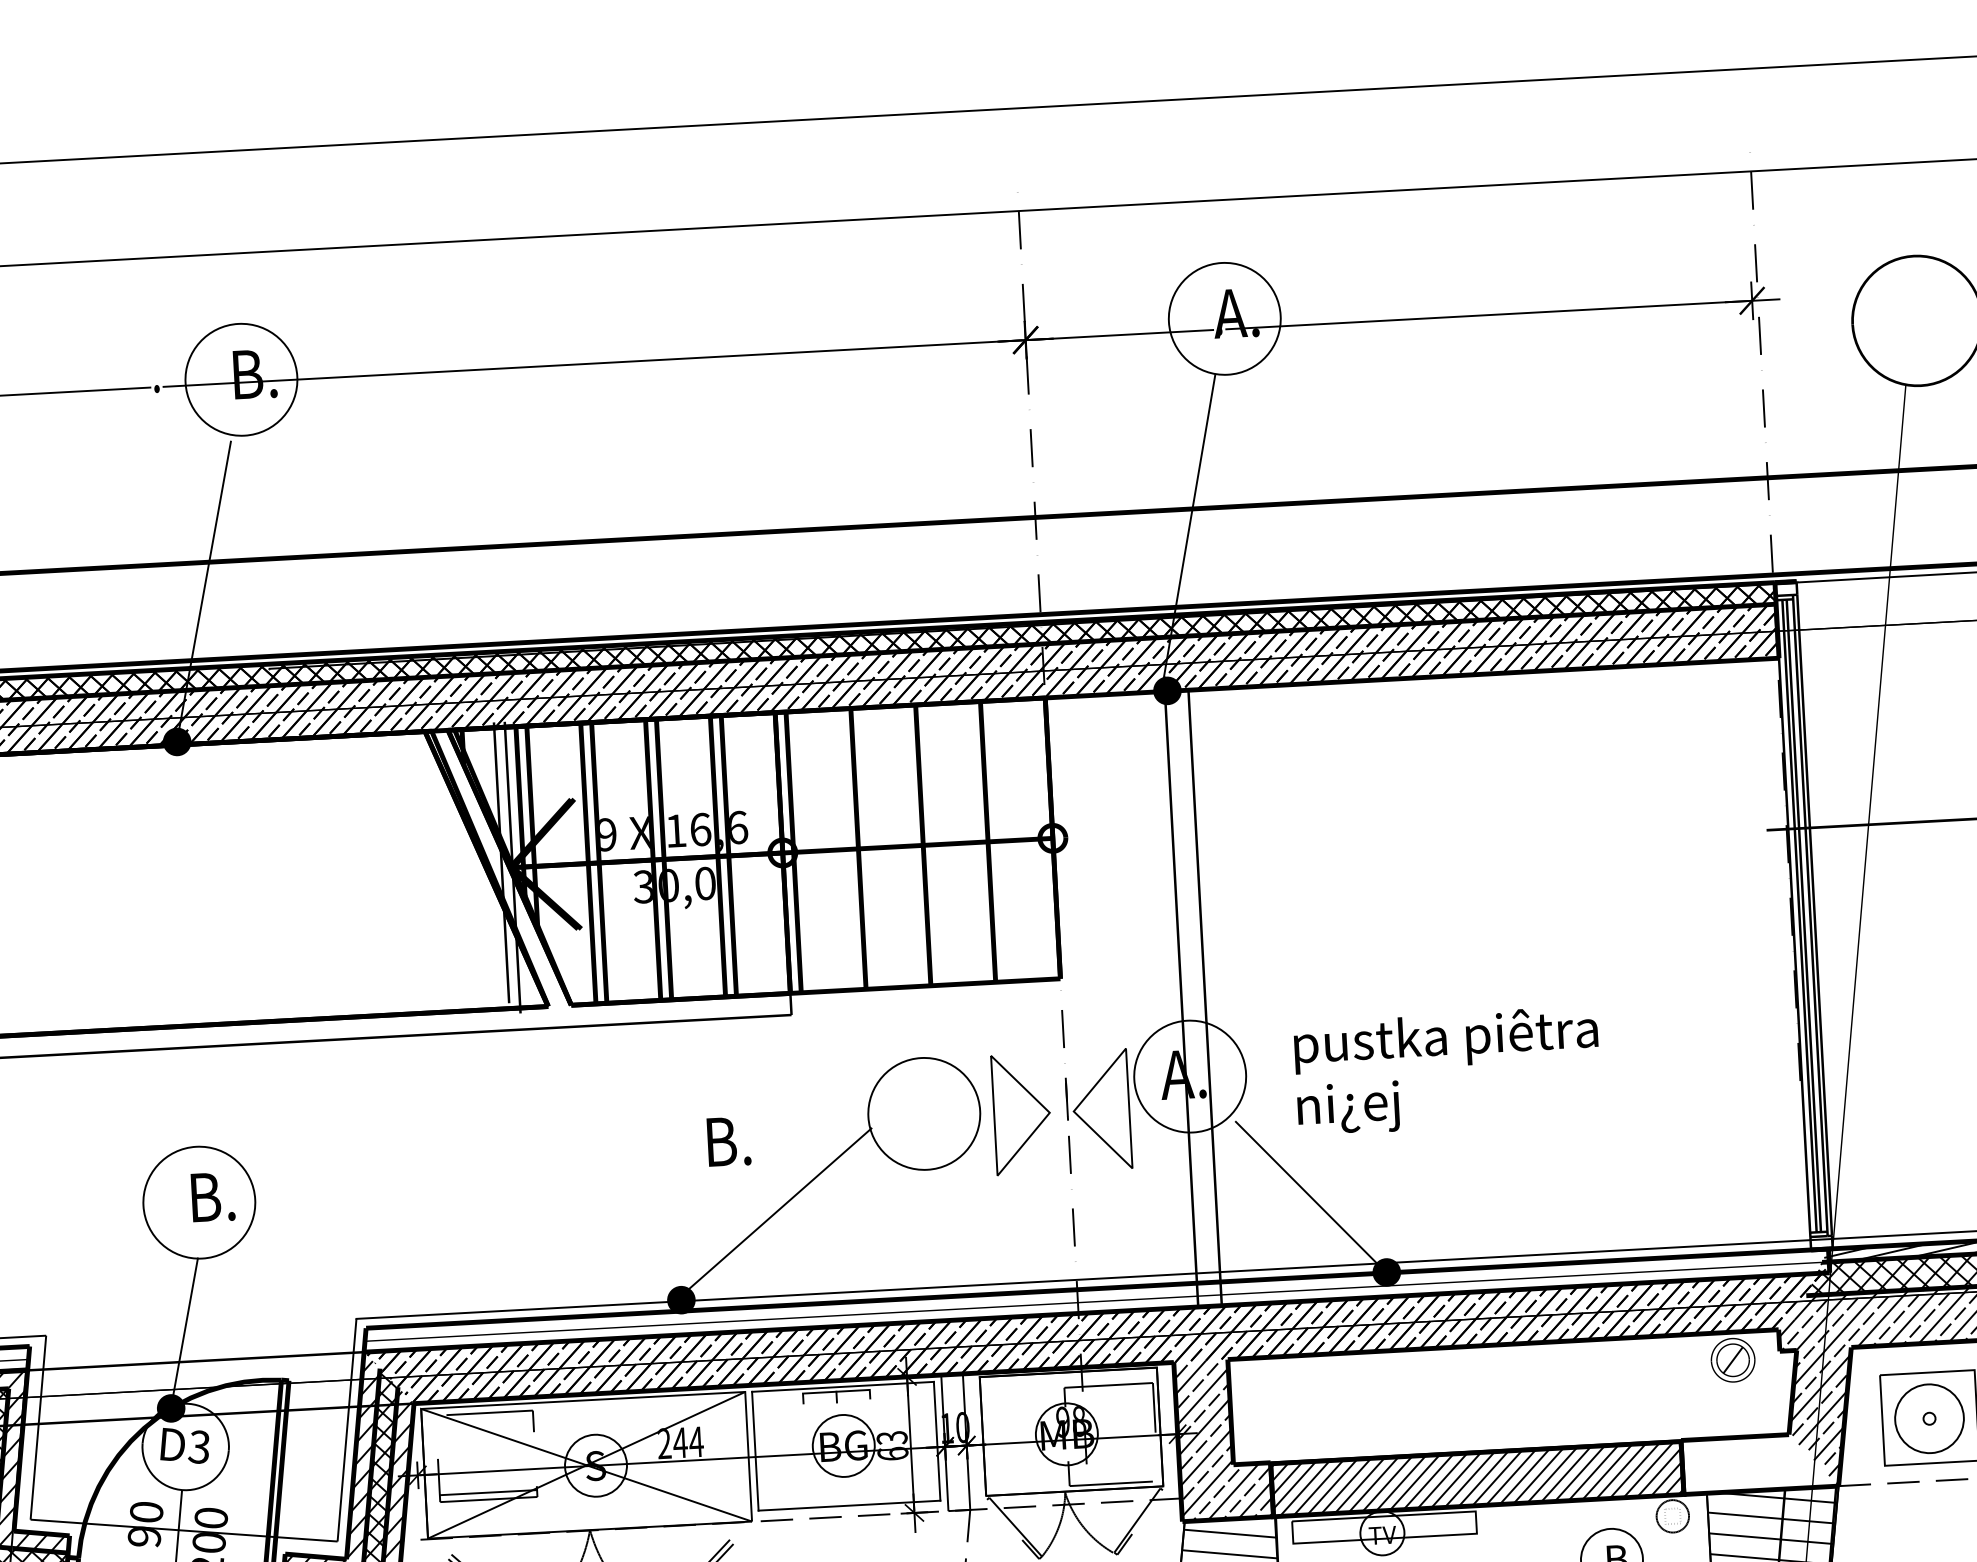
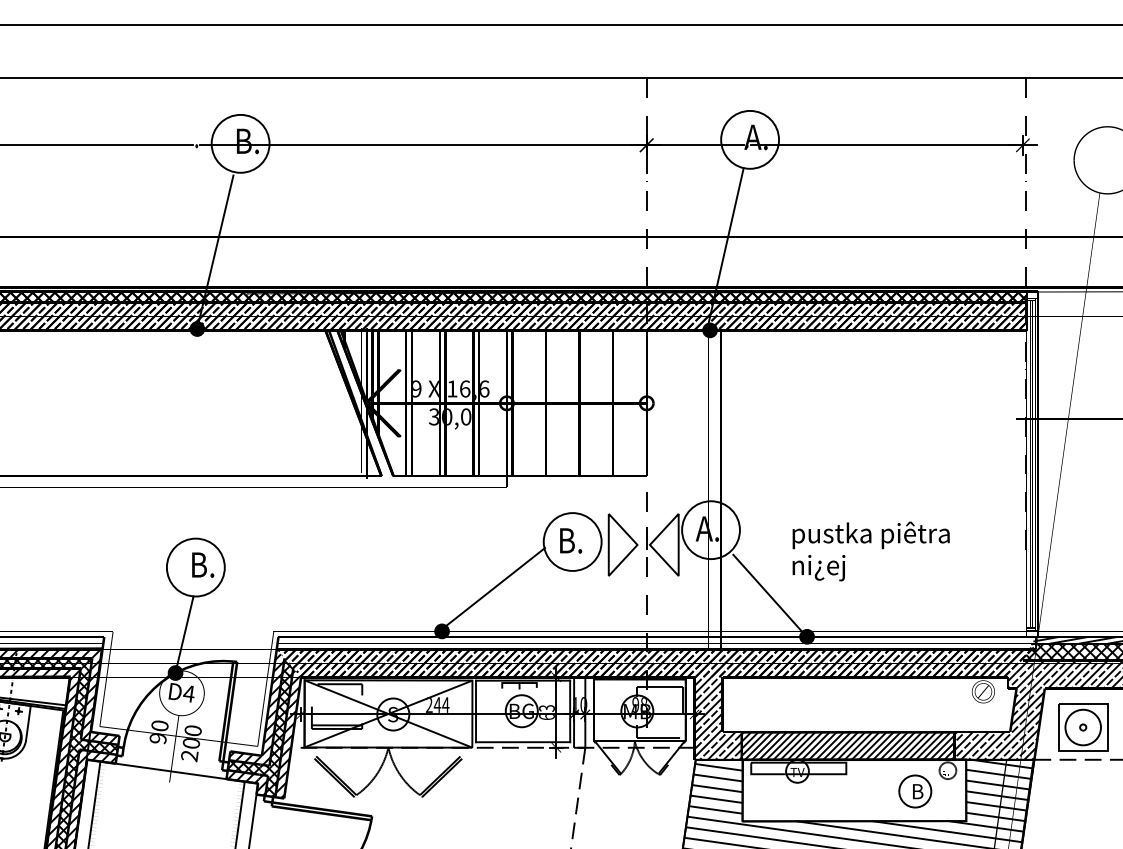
text: (1446, 1071) -> (870, 551), moved
text: (729, 1140) -> (571, 540), moved
text: (198, 1446) -> (188, 693), D3 -> D4
hatch: (1758, 1462) -> (993, 745), added

